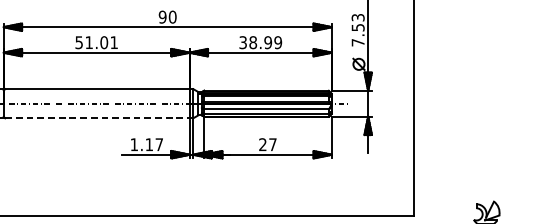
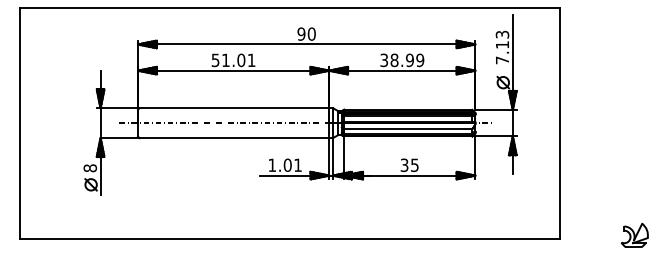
text: (358, 27) -> (502, 44), 7.53 -> 7.13
line: (97, 118) -> (234, 138), dashed -> solid
text: (153, 143) -> (292, 164), 1.17 -> 1.01
text: (267, 144) -> (409, 165), 27 -> 35

